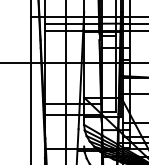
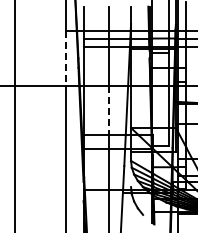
line: (30, 40) -> (66, 58), solid -> dashed
line: (66, 84) -> (109, 111), solid -> dashed

